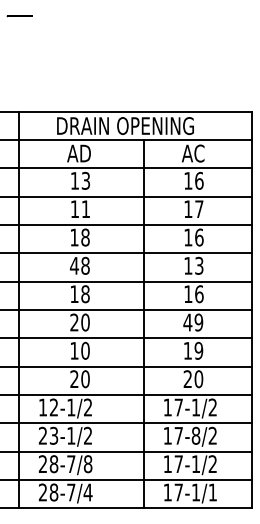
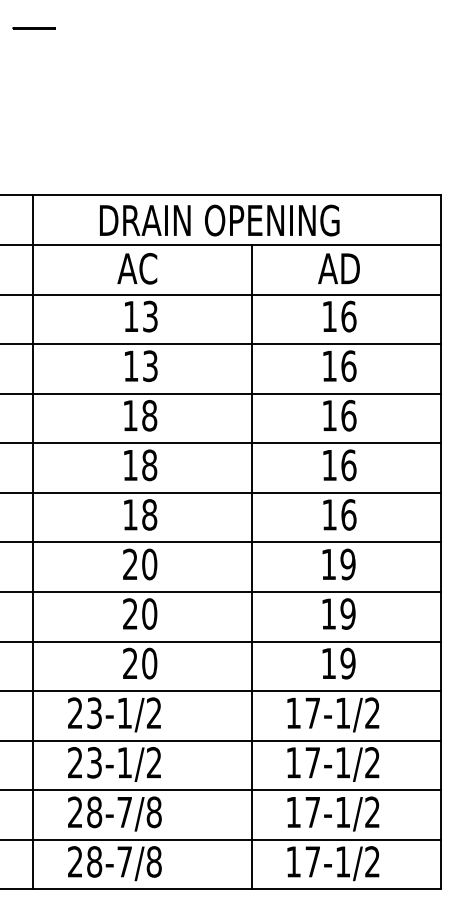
text: (84, 153) -> (147, 268), AD -> AC
text: (199, 153) -> (349, 268), AC -> AD
text: (85, 209) -> (149, 366), 11 -> 13
text: (199, 209) -> (349, 366), 17 -> 16
text: (74, 265) -> (130, 464), 48 -> 18
text: (199, 265) -> (349, 464), 13 -> 16
text: (187, 322) -> (328, 564), 49 -> 19
text: (74, 350) -> (130, 613), 10 -> 20
text: (193, 379) -> (338, 664), 20 -> 19
text: (48, 407) -> (84, 713), 12-1/2 -> 23-1/2
text: (195, 435) -> (342, 762), 17-8/2 -> 17-1/2
text: (87, 492) -> (153, 861), 28-7/4 -> 28-7/8
text: (212, 492) -> (371, 861), 17-1/1 -> 17-1/2

